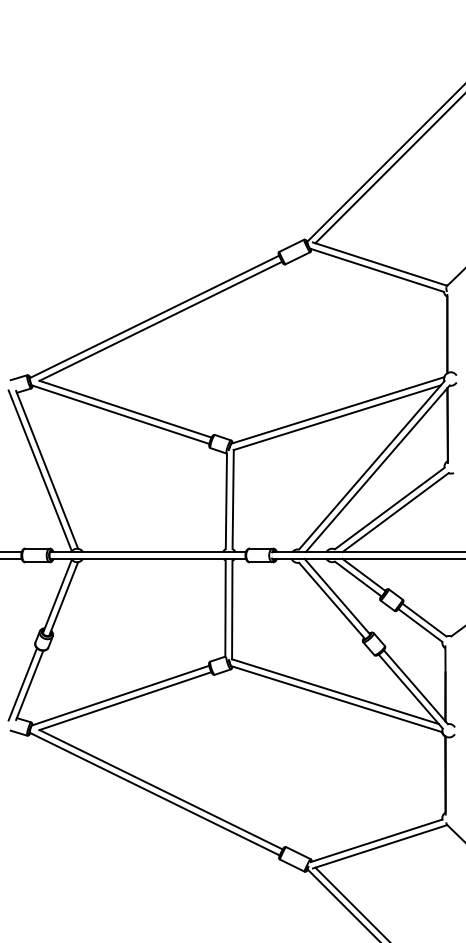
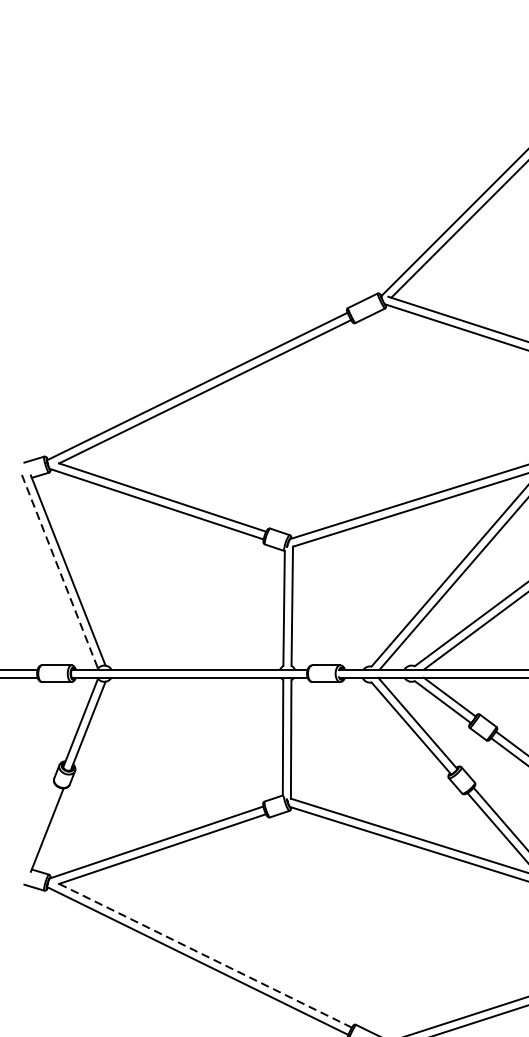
line: (40, 471) -> (60, 572), solid -> dashed
line: (22, 684) -> (38, 829), removed
line: (160, 789) -> (204, 955), solid -> dashed

